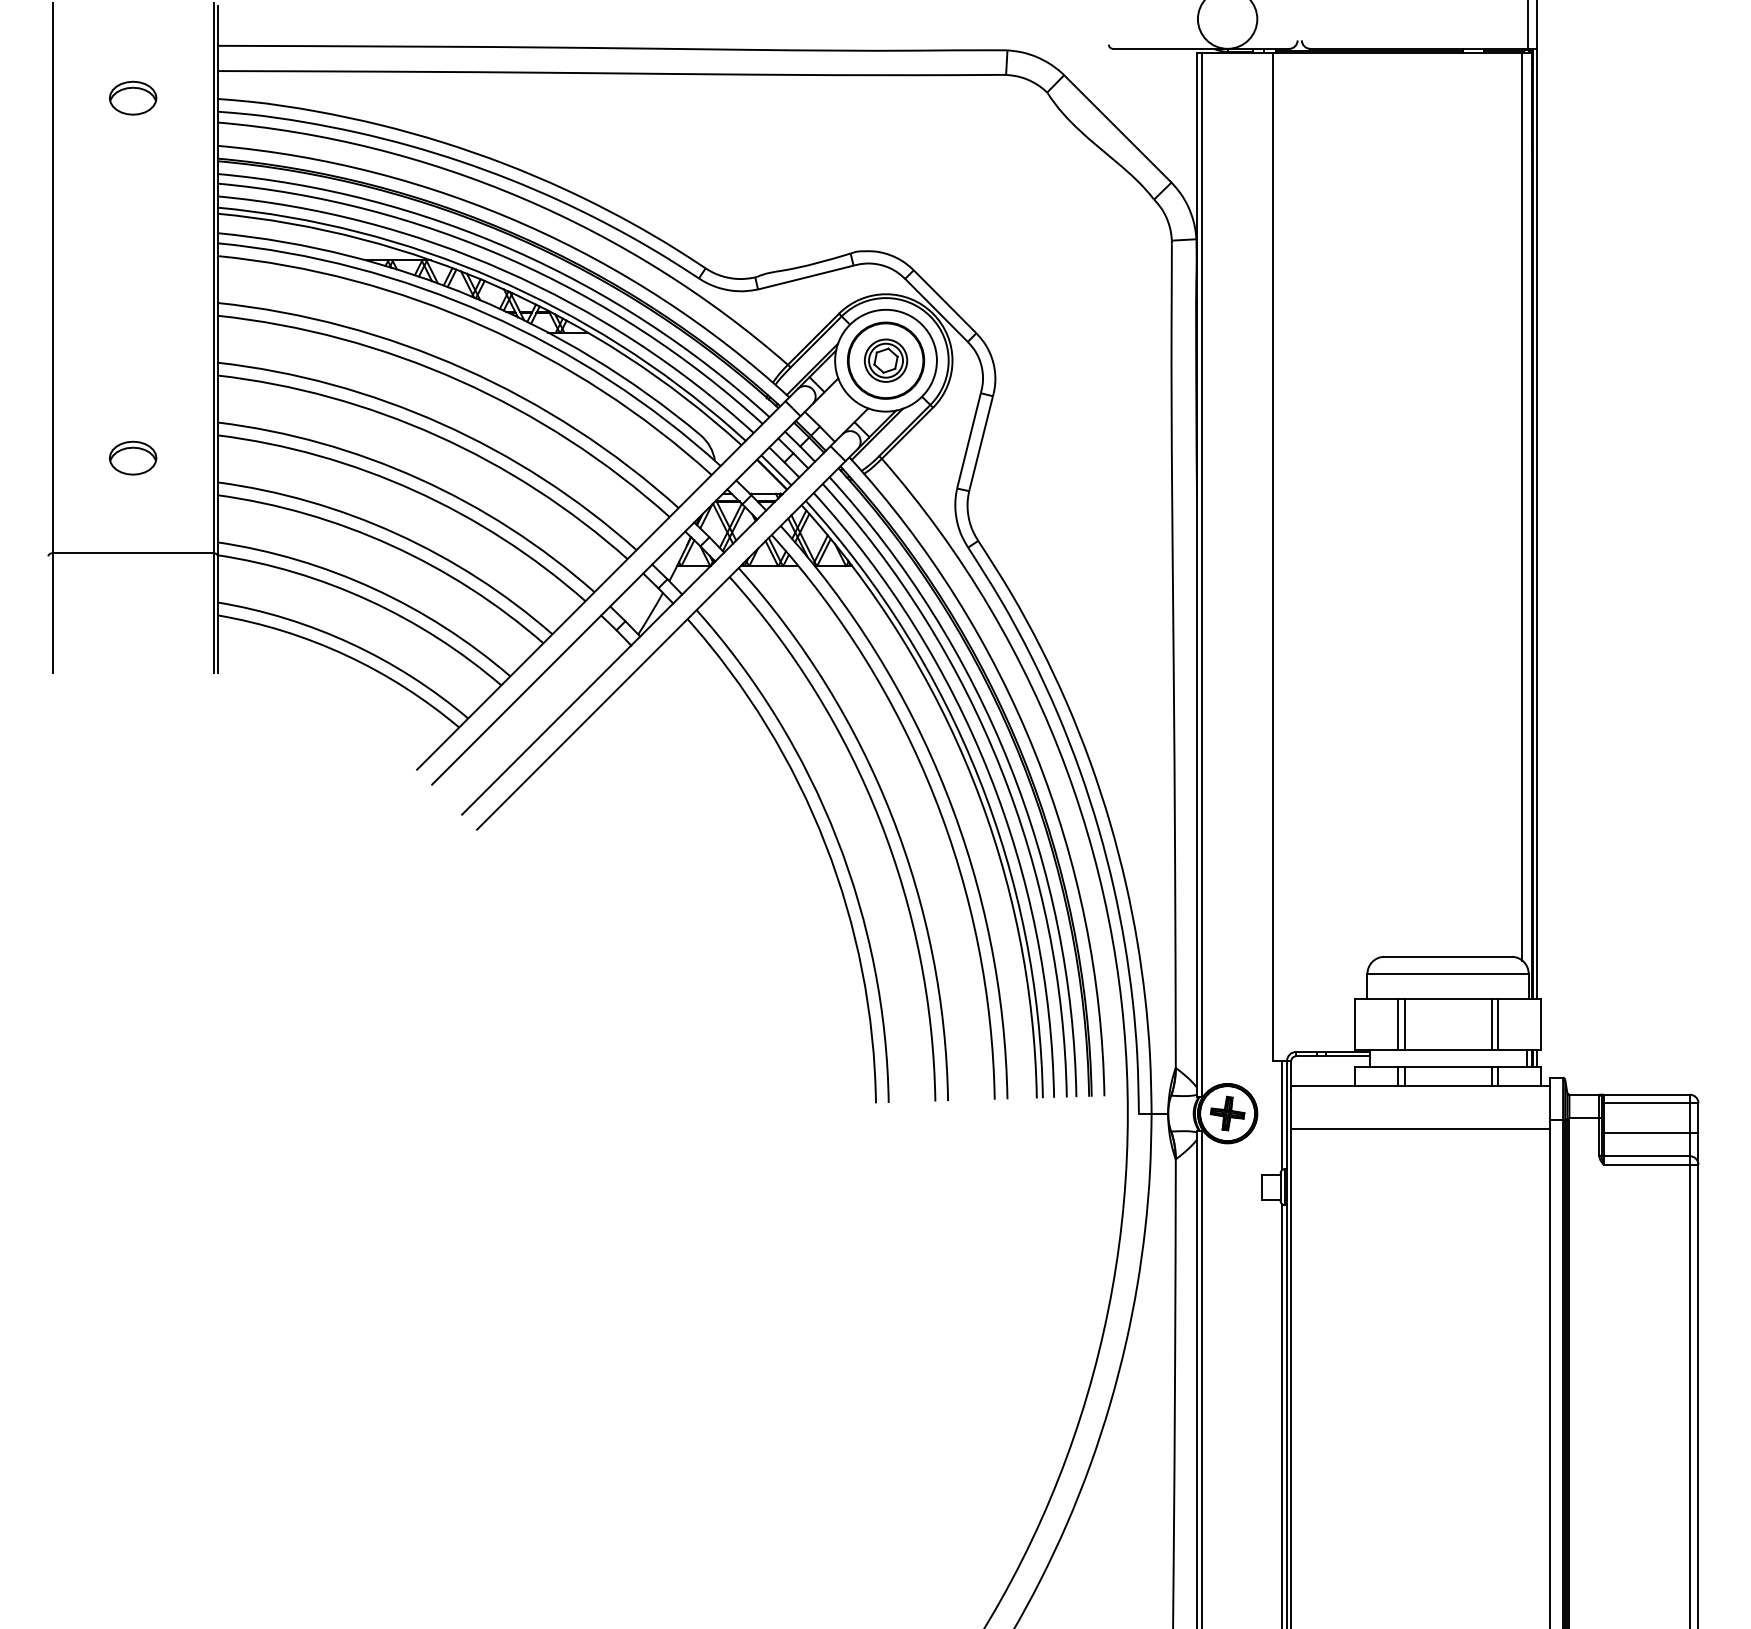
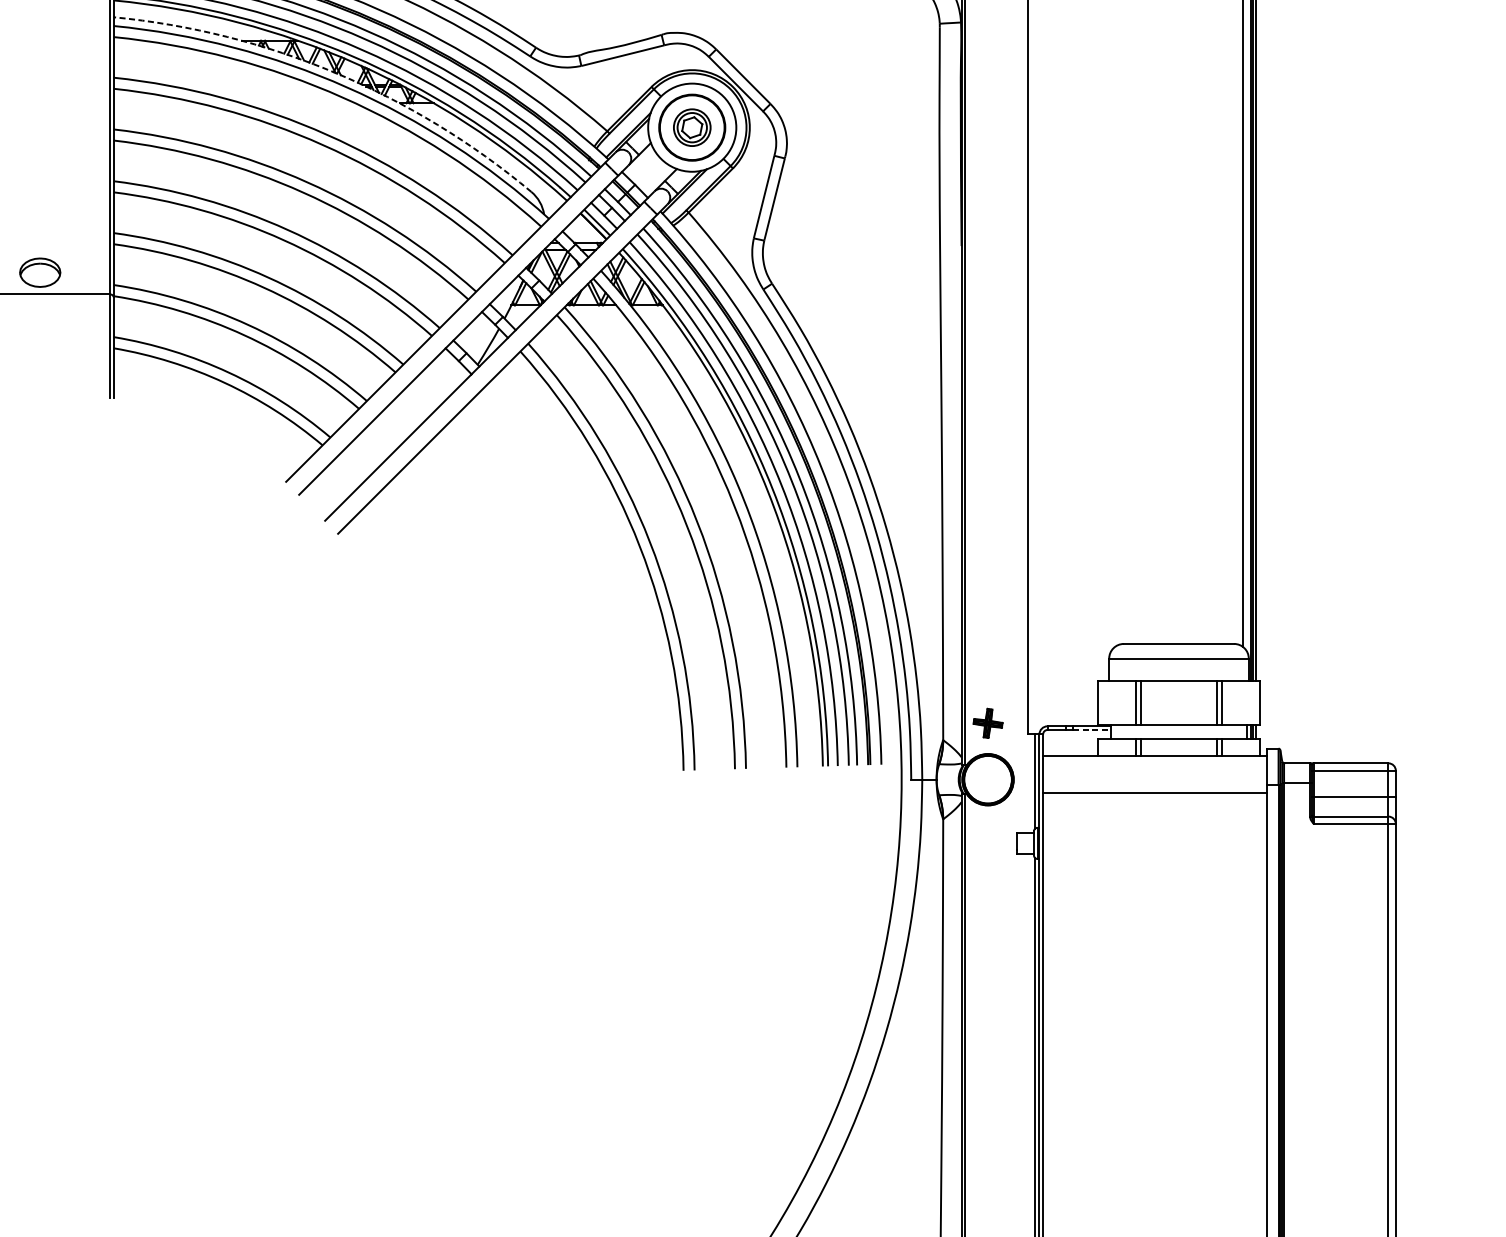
arc: (474, 297) -> (335, 72), solid -> dashed
part: (133, 457) -> (40, 272), moved
line: (1347, 1056) -> (1091, 730), solid -> dashed
part: (1227, 1113) -> (987, 723), moved

